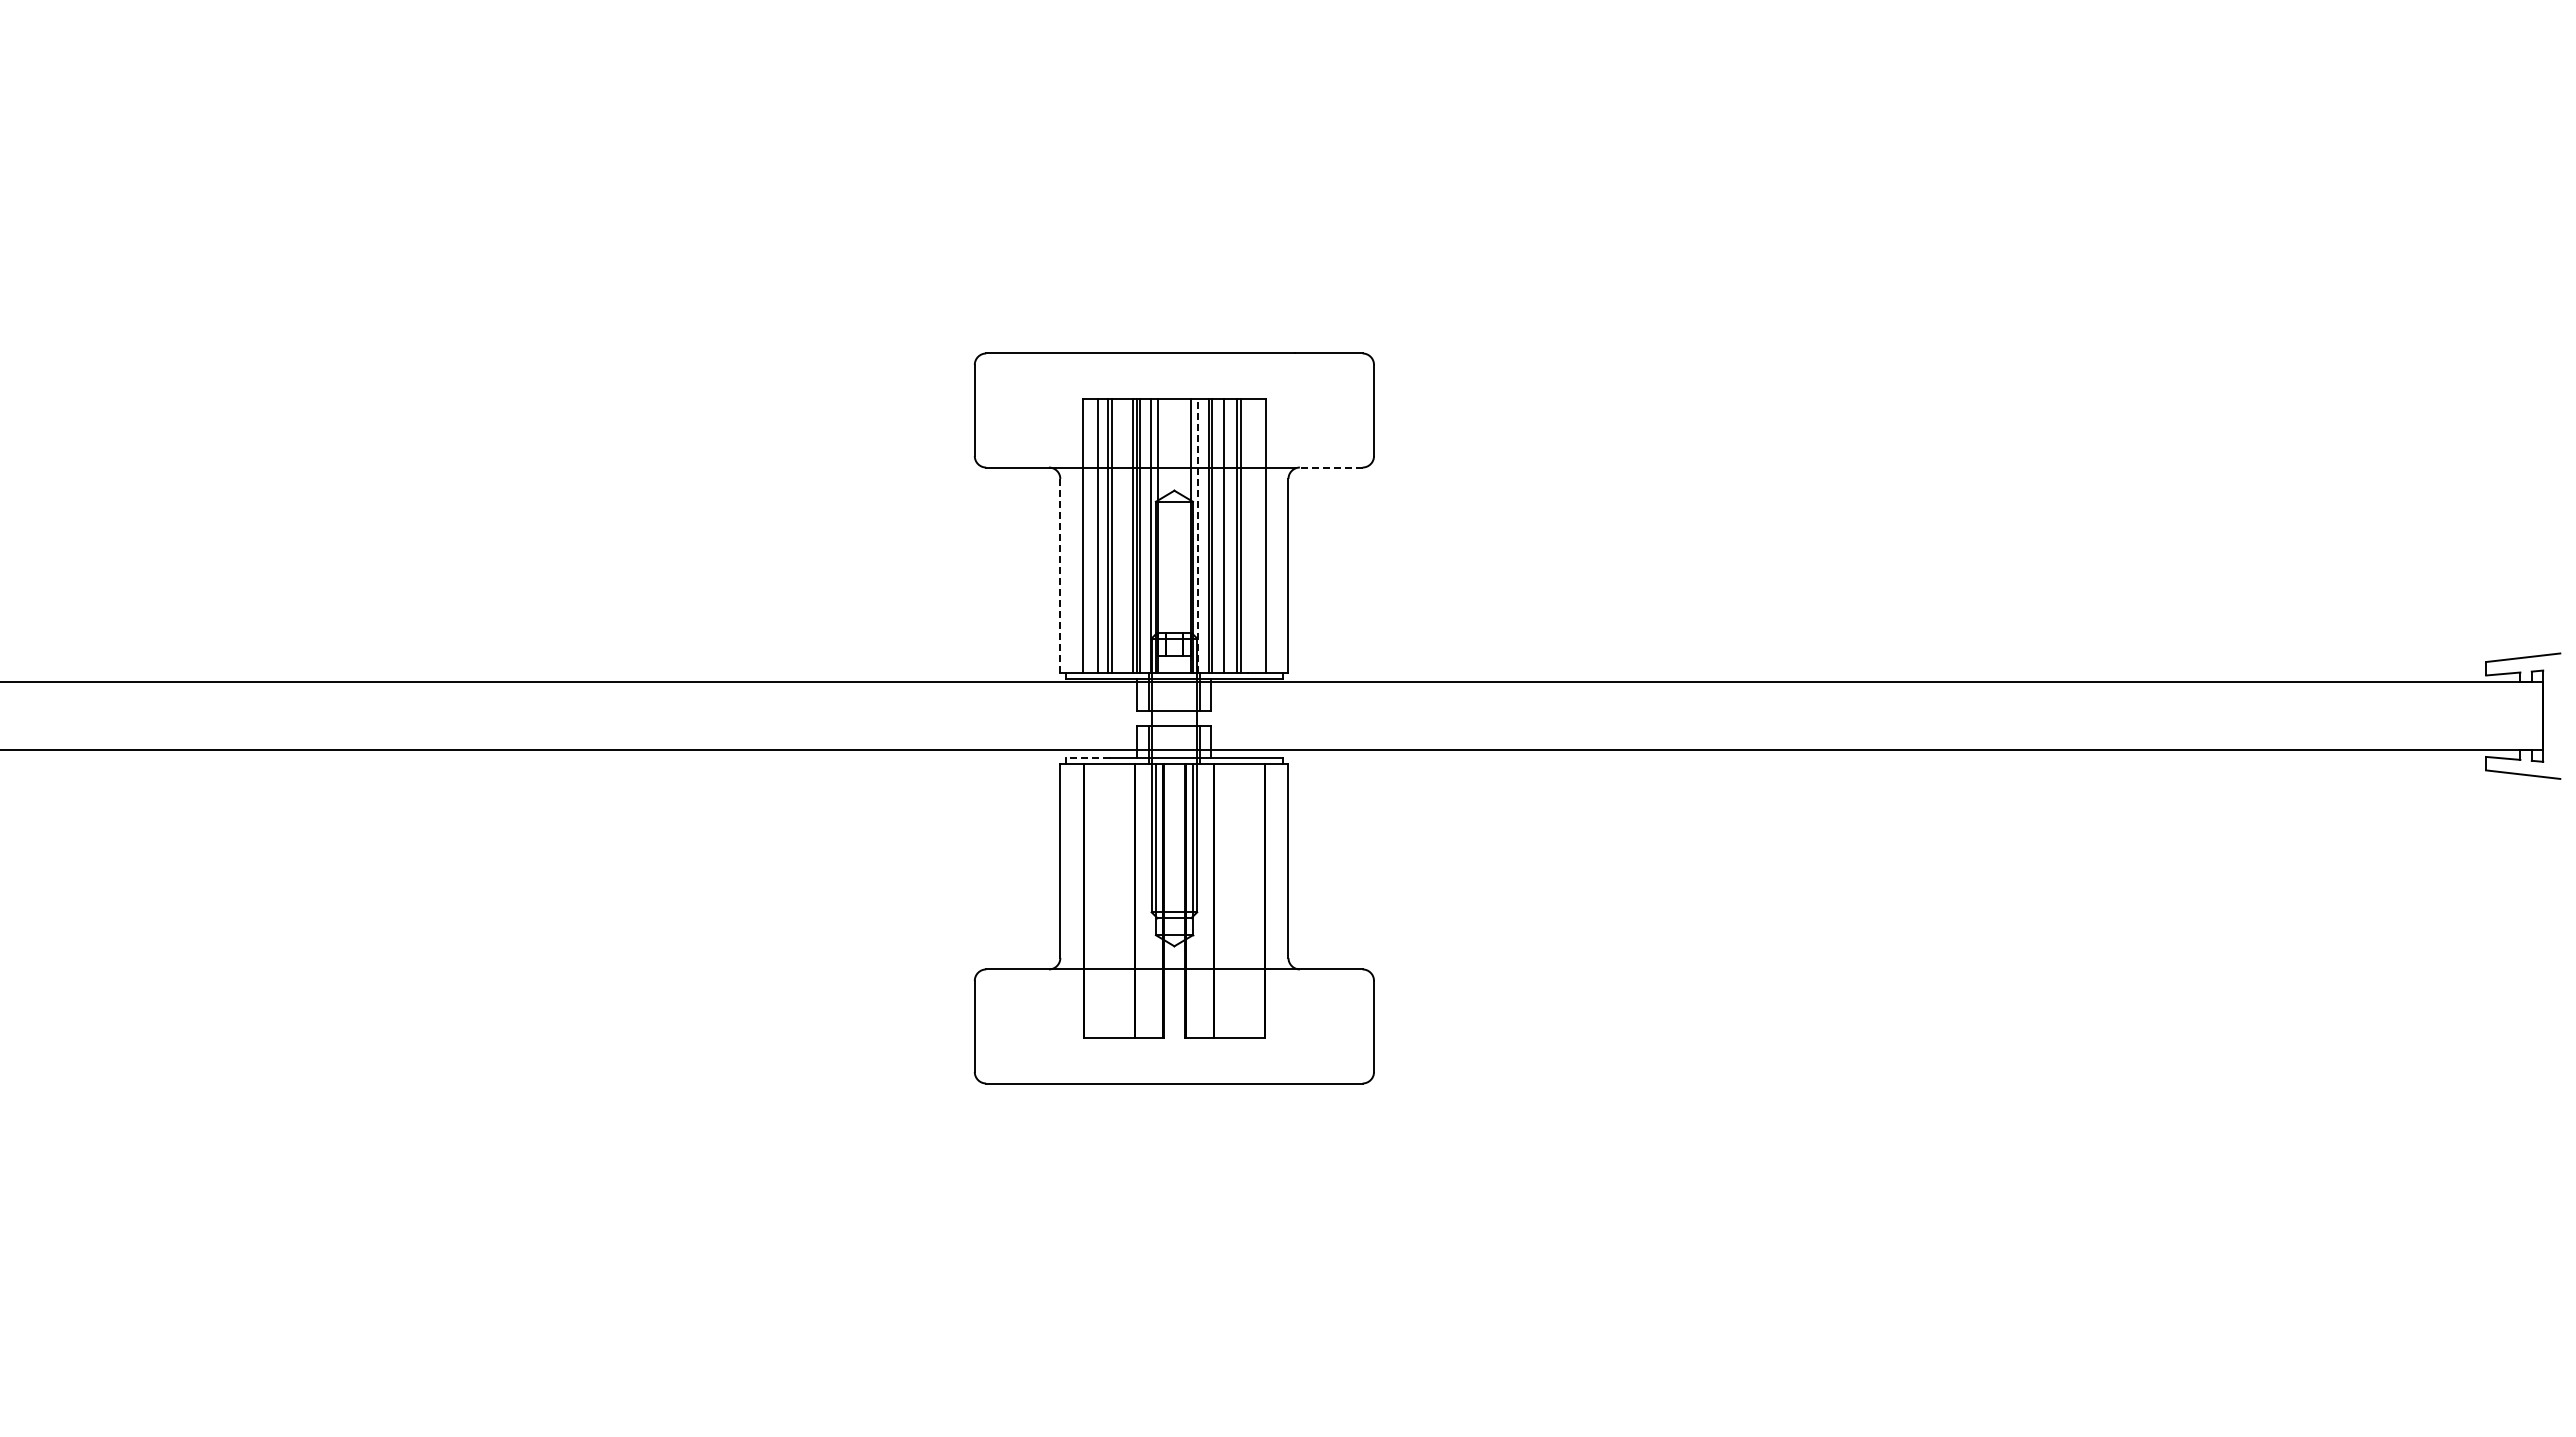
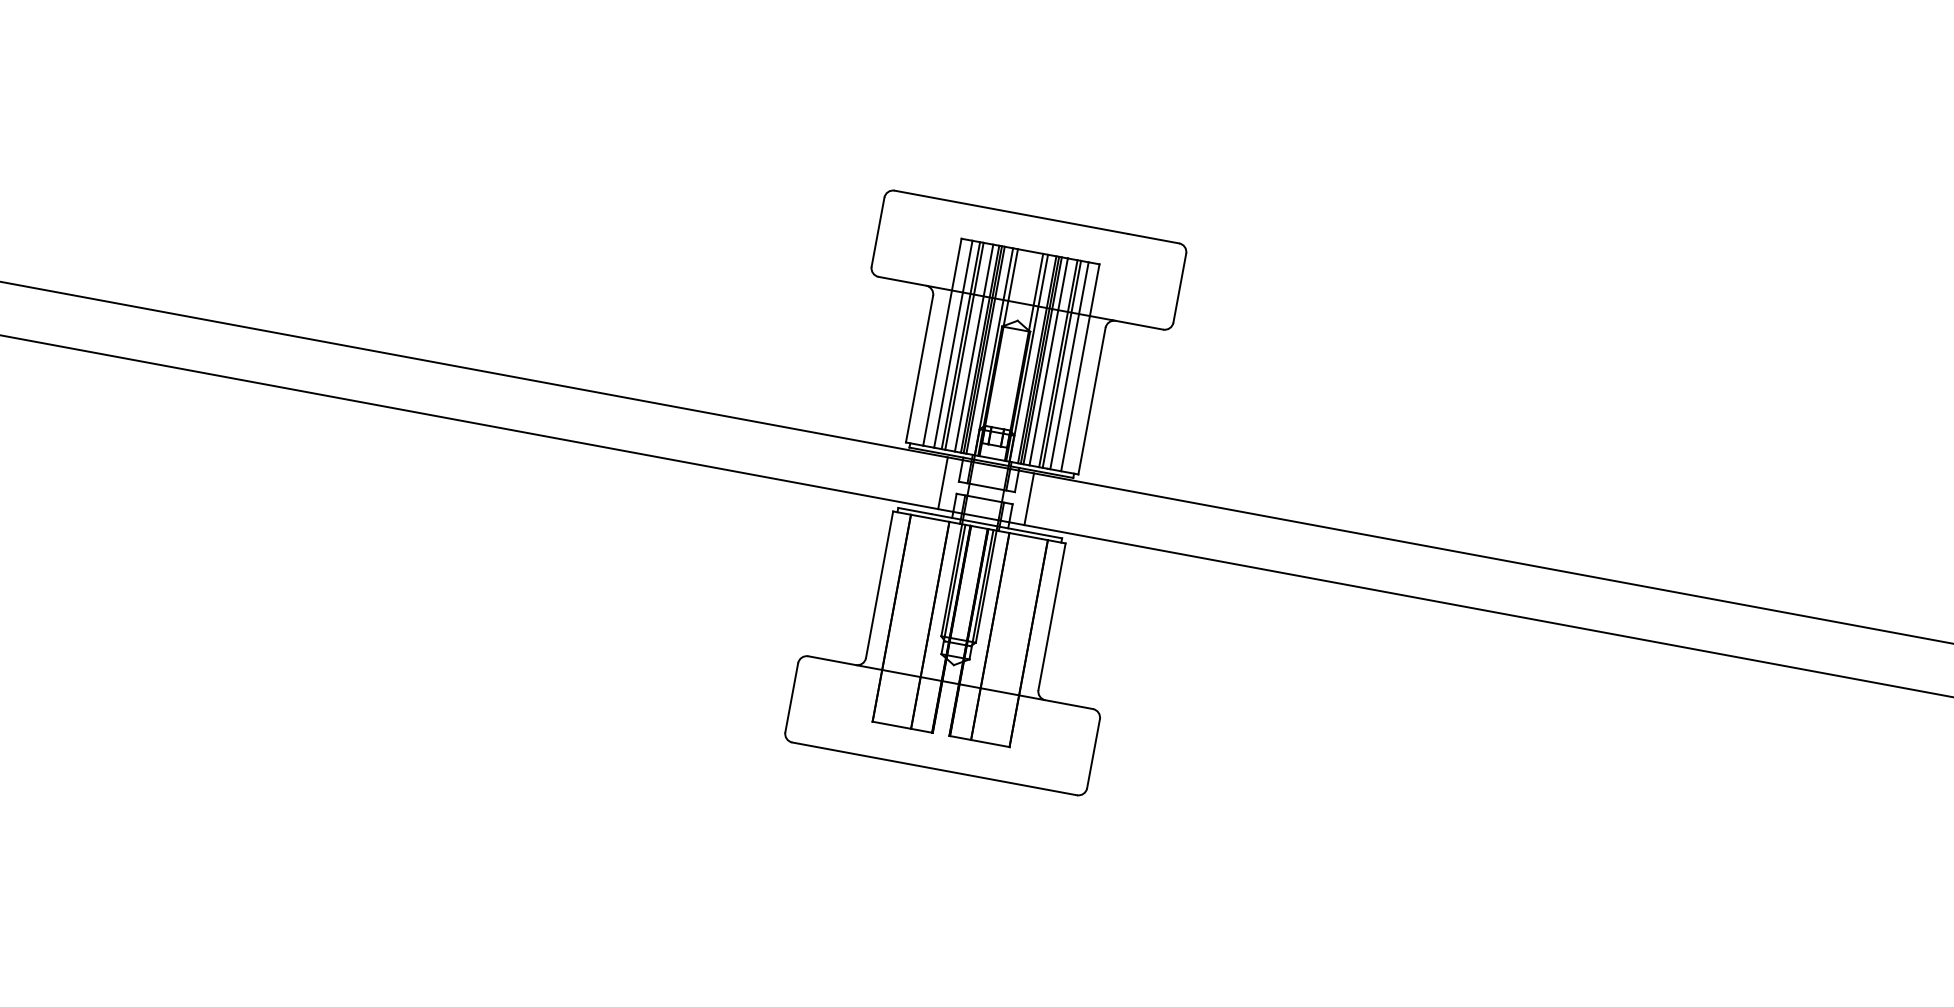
line: (1328, 467) -> (1137, 324), dashed -> solid
line: (1125, 535) -> (974, 347), added
line: (1197, 535) -> (1028, 357), dashed -> solid
line: (1215, 535) -> (1042, 360), added
line: (1251, 535) -> (1069, 365), added
line: (1060, 575) -> (919, 368), dashed -> solid
line: (1117, 715) -> (943, 482), added
line: (1231, 715) -> (1029, 498), added
line: (1088, 758) -> (915, 511), dashed -> solid

